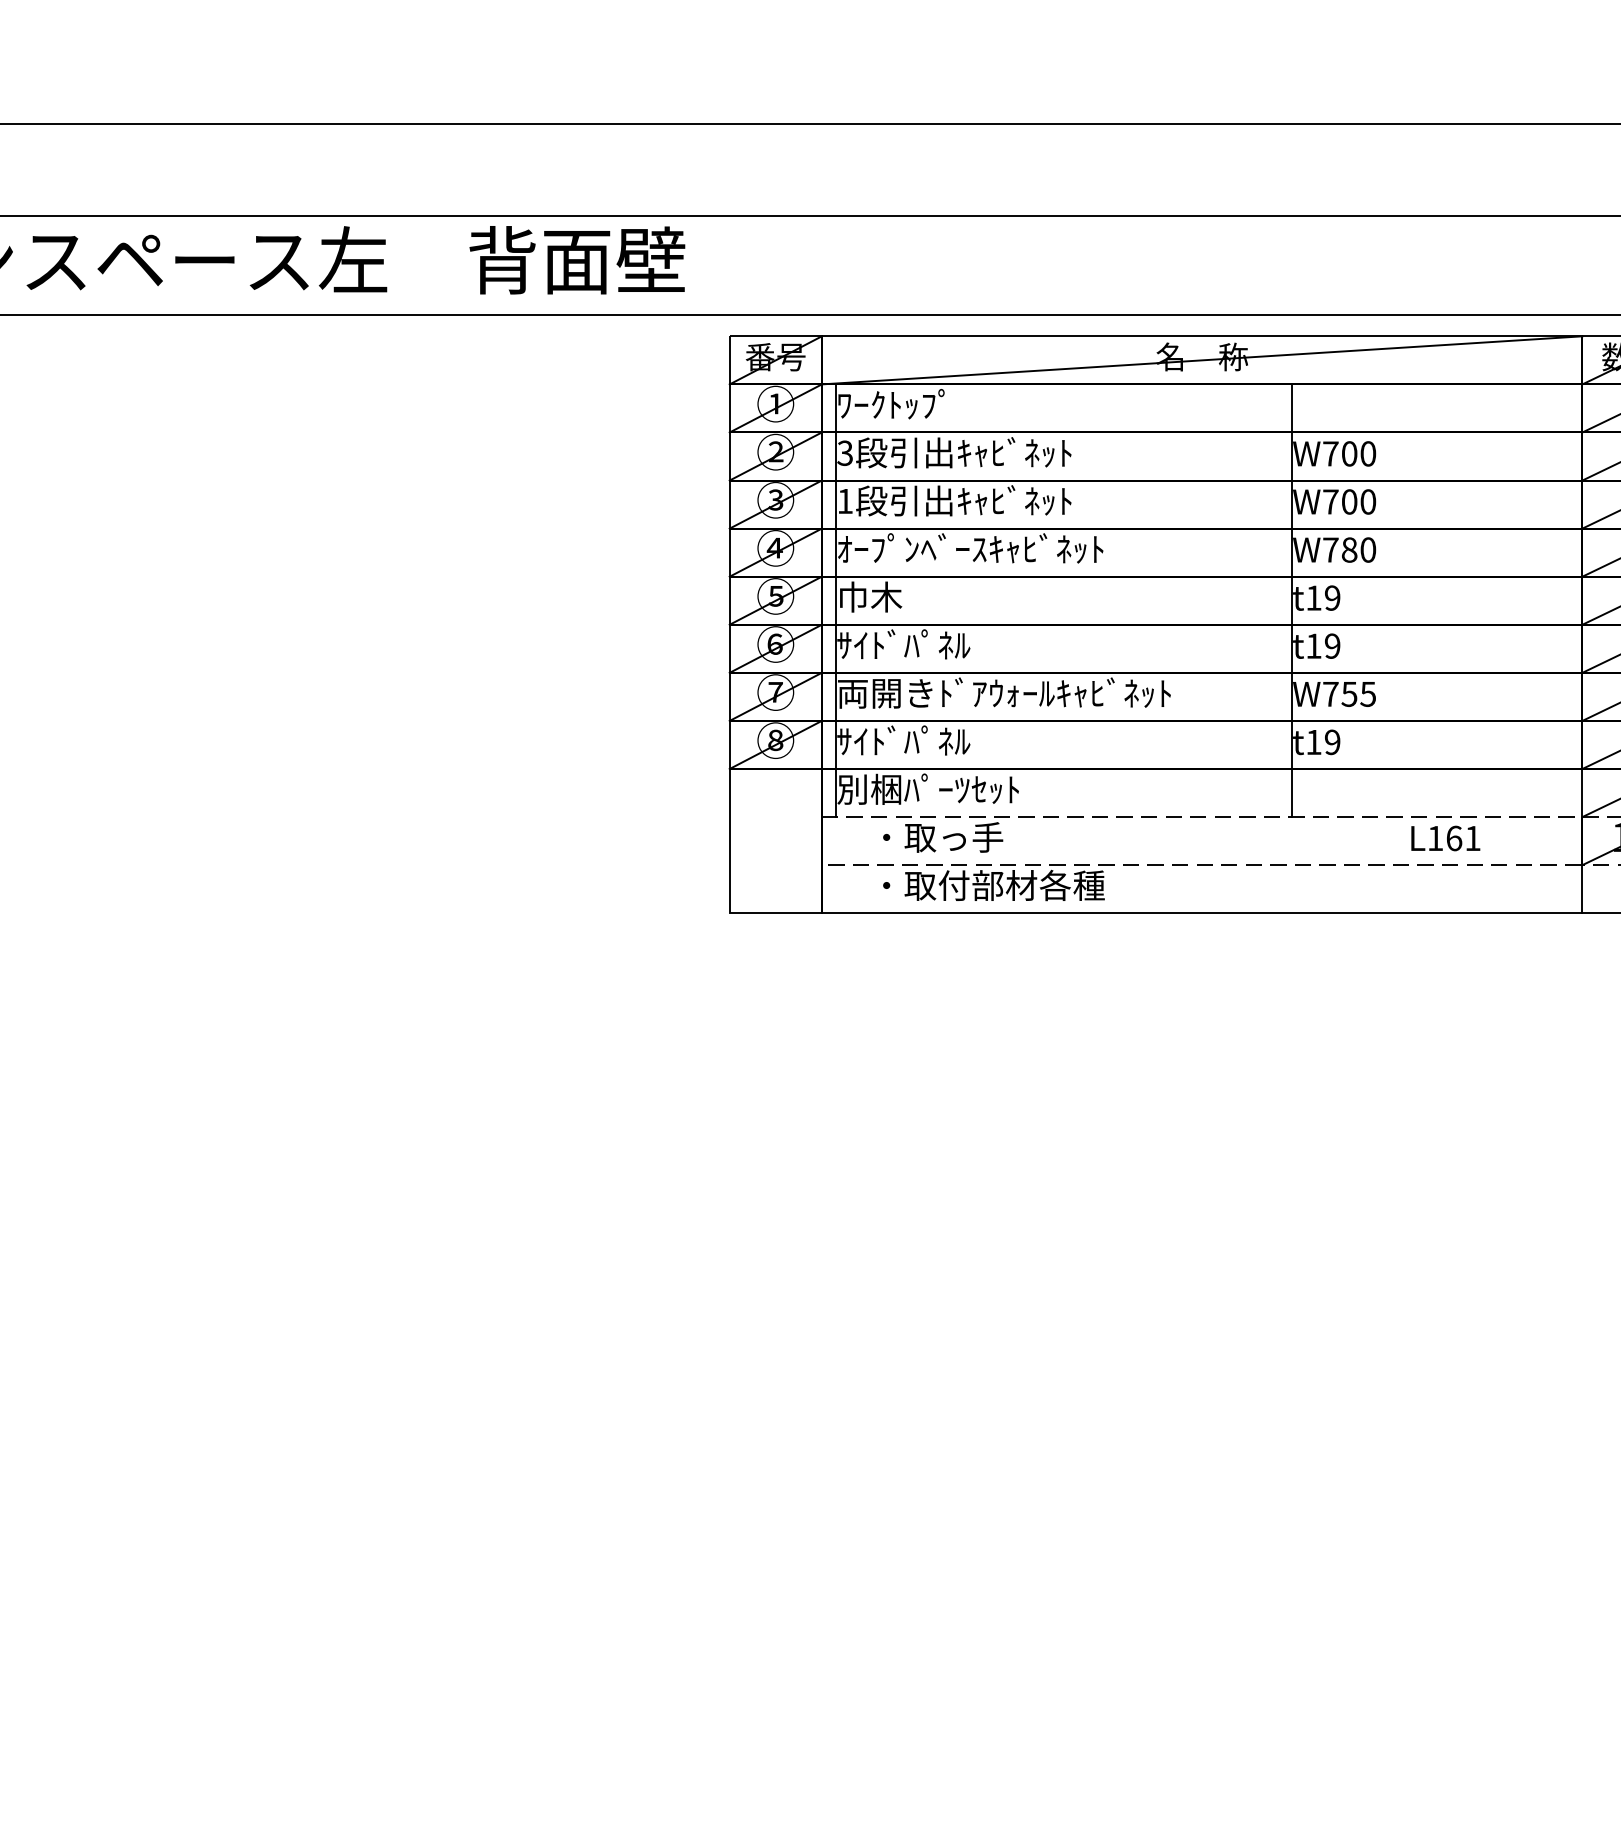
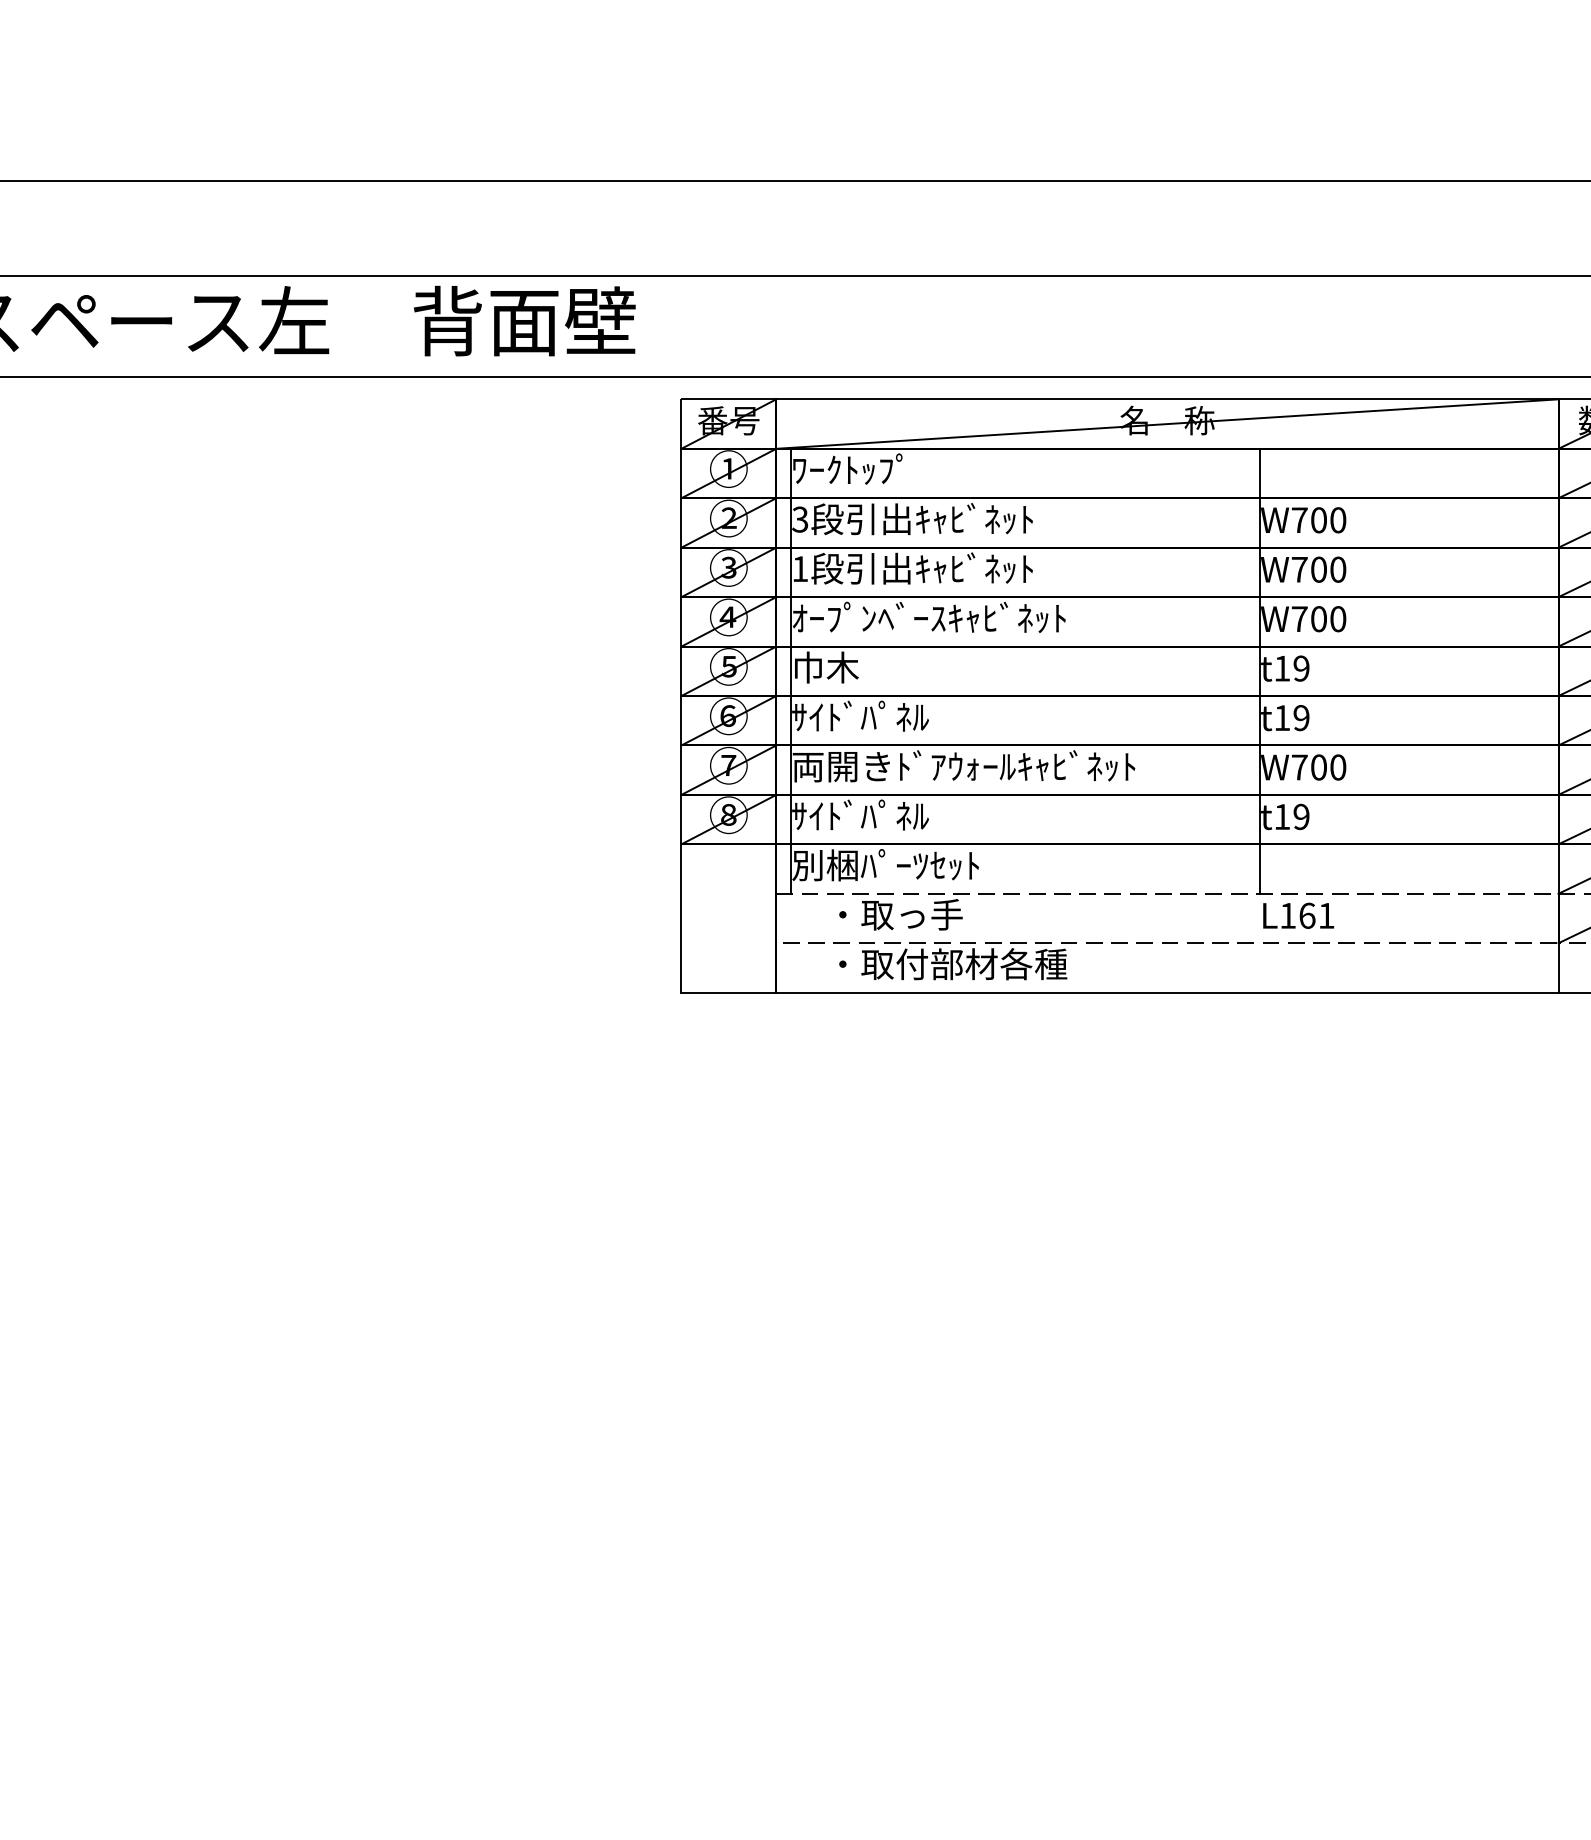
text: (1349, 549) -> (1318, 618), W780 -> W700
text: (1358, 693) -> (1328, 766), W755 -> W700
text: (1445, 838) -> (1298, 915), moved

